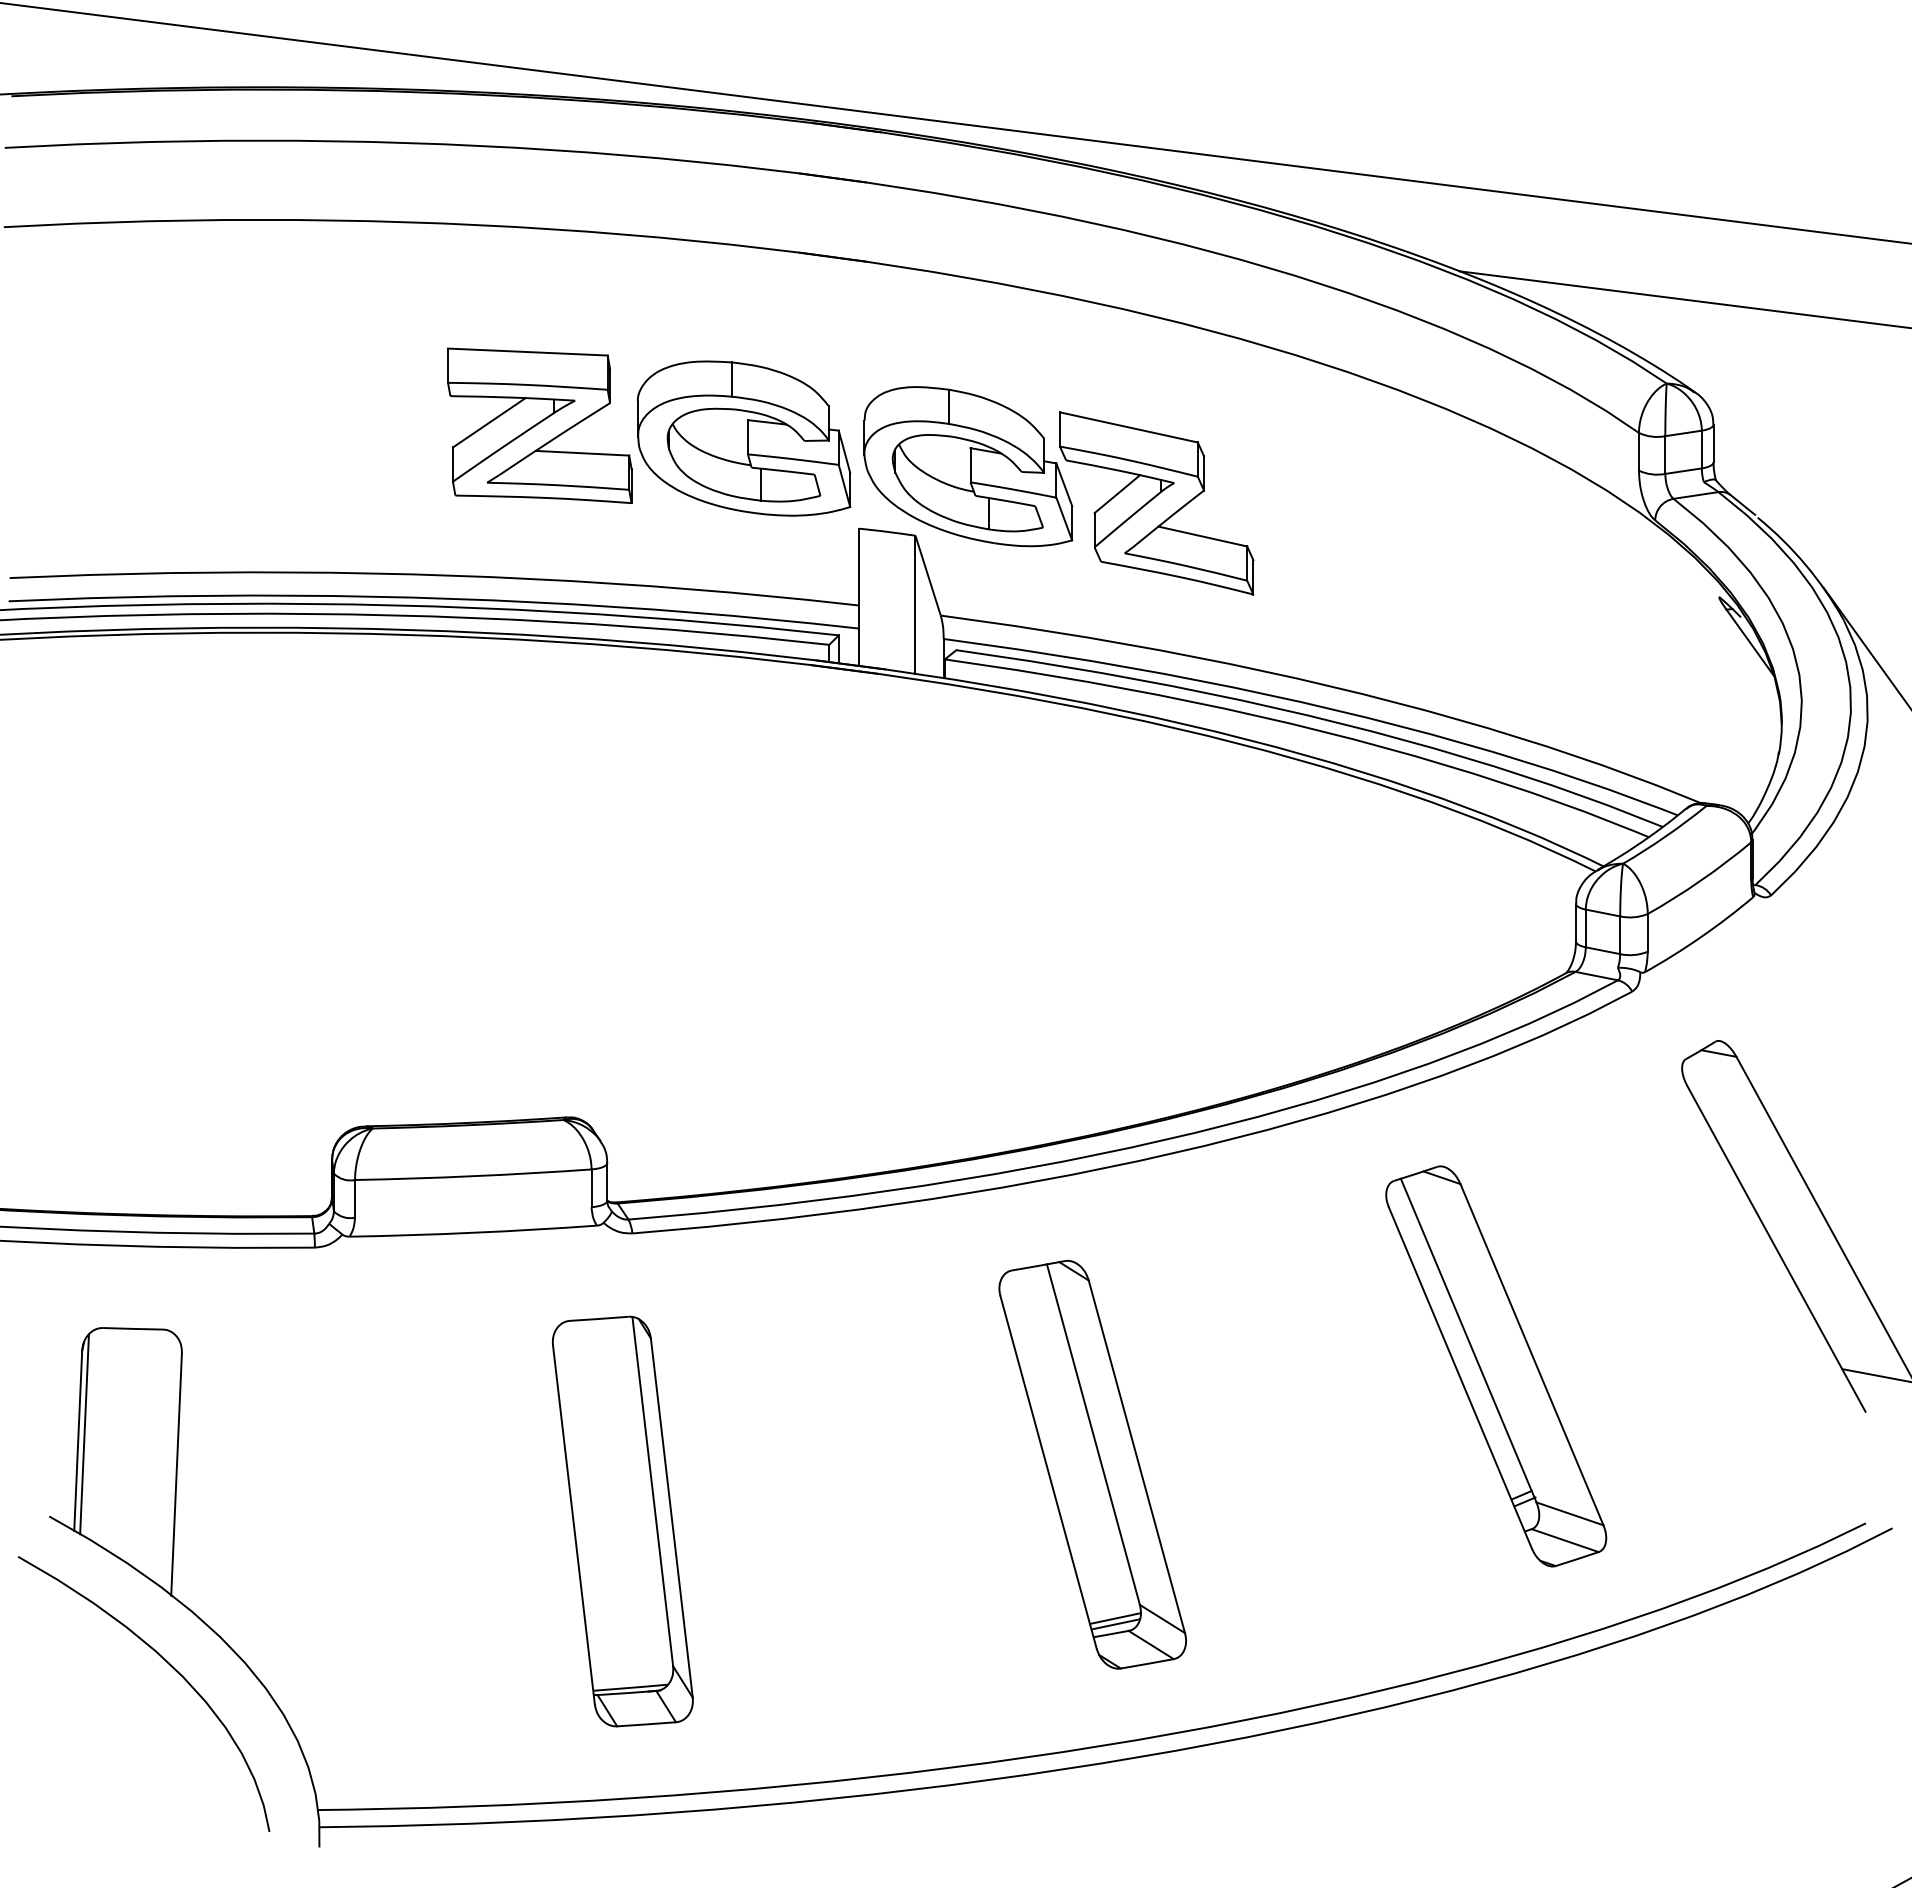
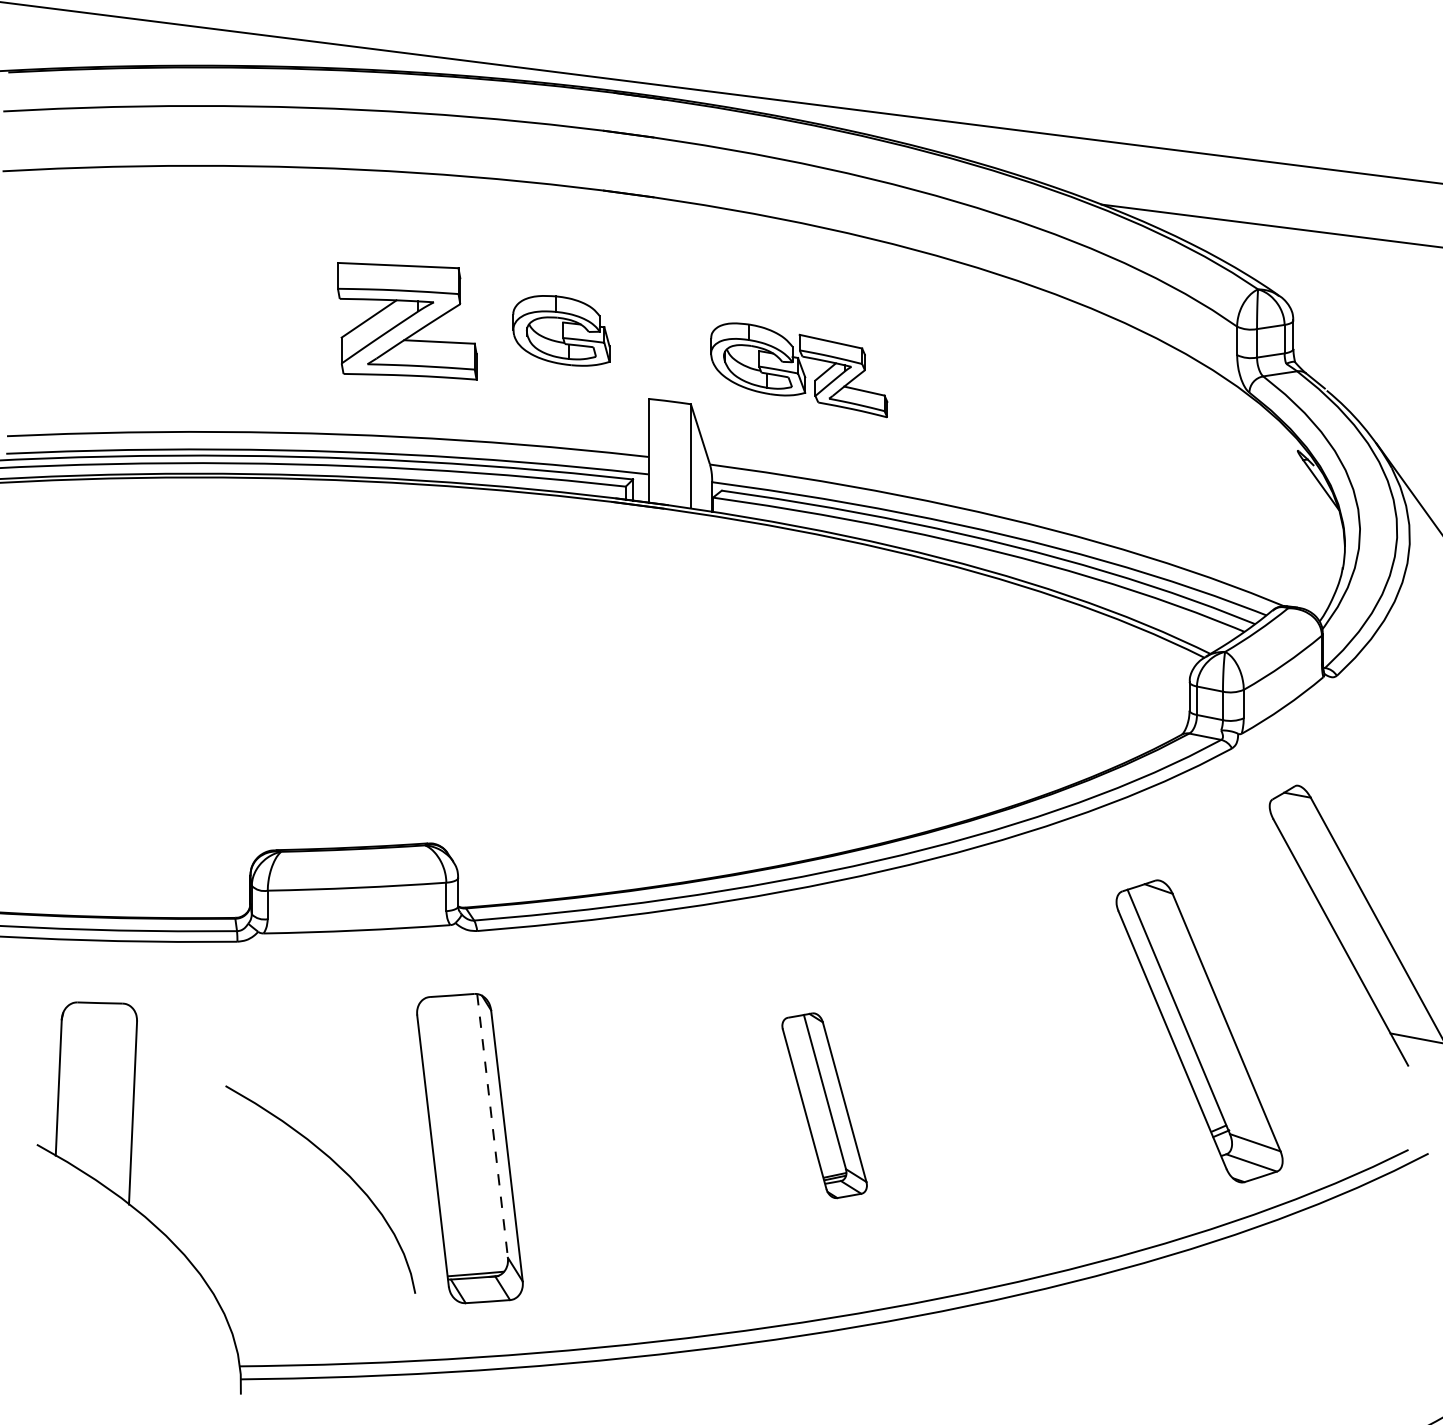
part: (743, 438) -> (561, 330), size x0.6
part: (1058, 490) -> (798, 370), size x0.6
part: (1496, 1366) -> (1199, 1031), moved
line: (84, 1434) -> (63, 1082), removed
part: (1092, 1464) -> (824, 1105), size x0.6
line: (652, 1491) -> (492, 1125), solid -> dashed
curve: (170, 1666) -> (340, 1168), moved

